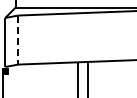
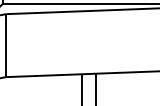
line: (18, 40) -> (6, 46), dashed -> solid

